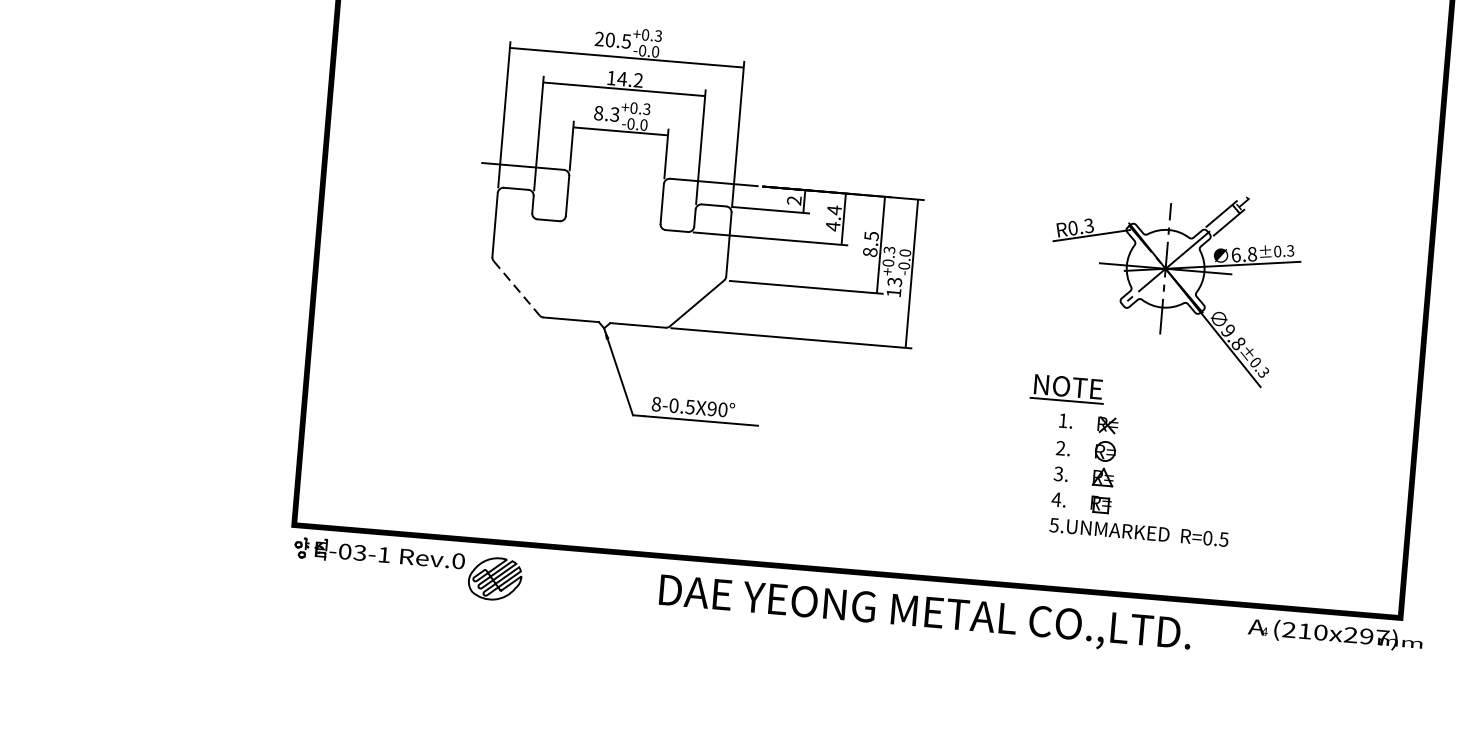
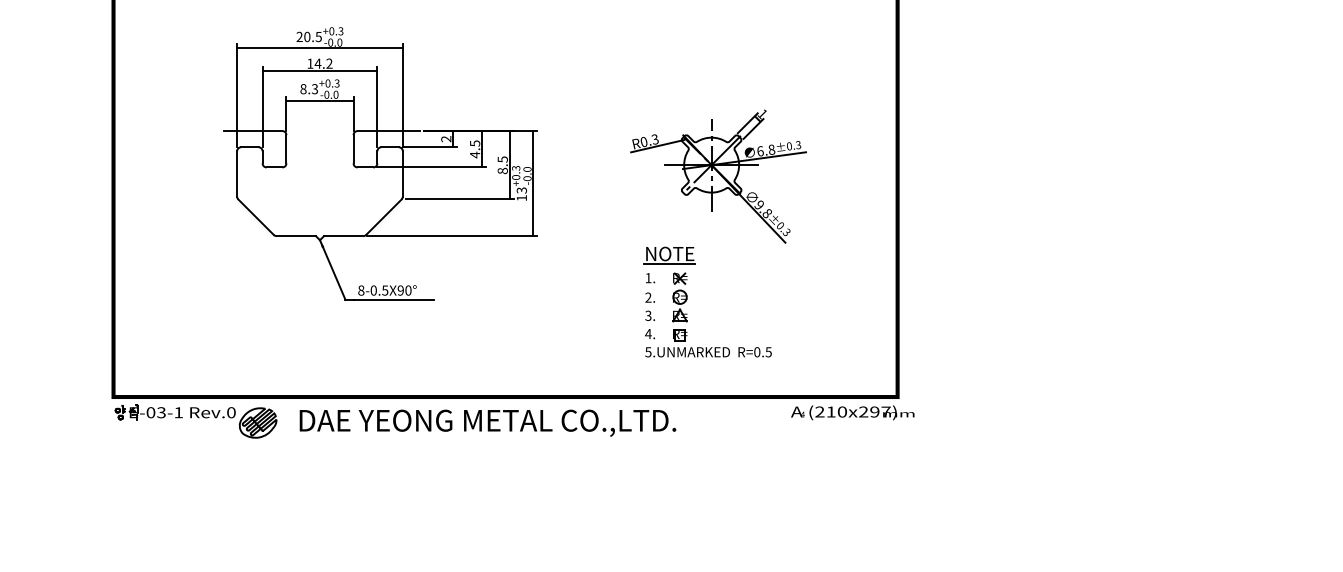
text: (835, 210) -> (475, 143), 4.4 -> 4.5
line: (517, 288) -> (256, 217), dashed -> solid
part: (1067, 388) -> (669, 255), moved
text: (924, 614) -> (487, 422), moved

